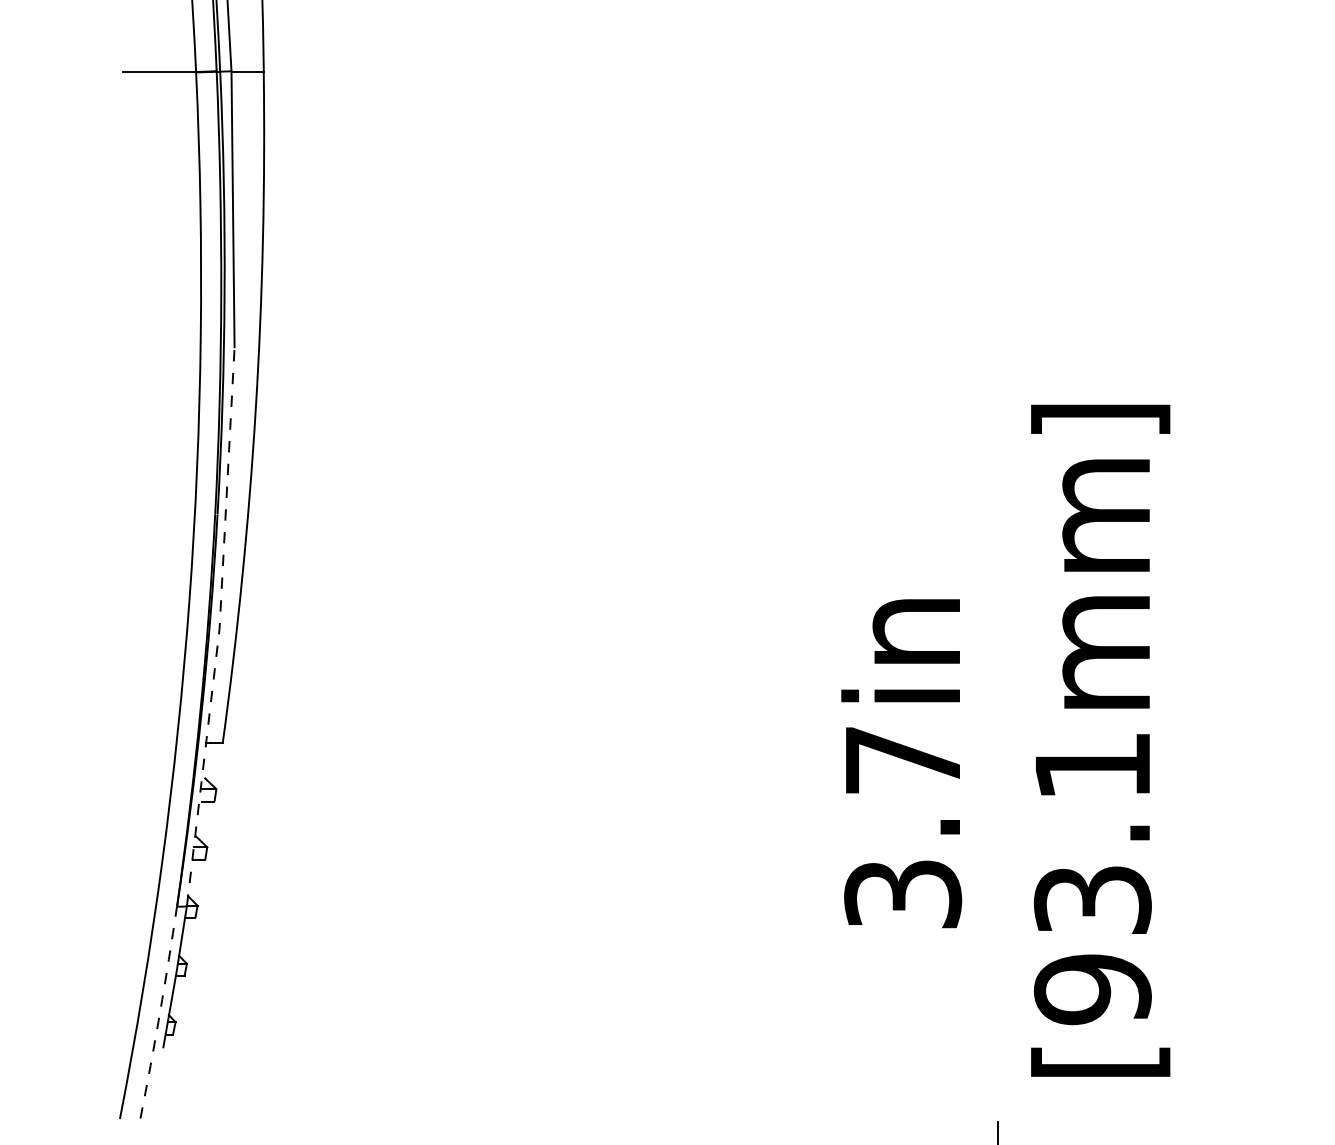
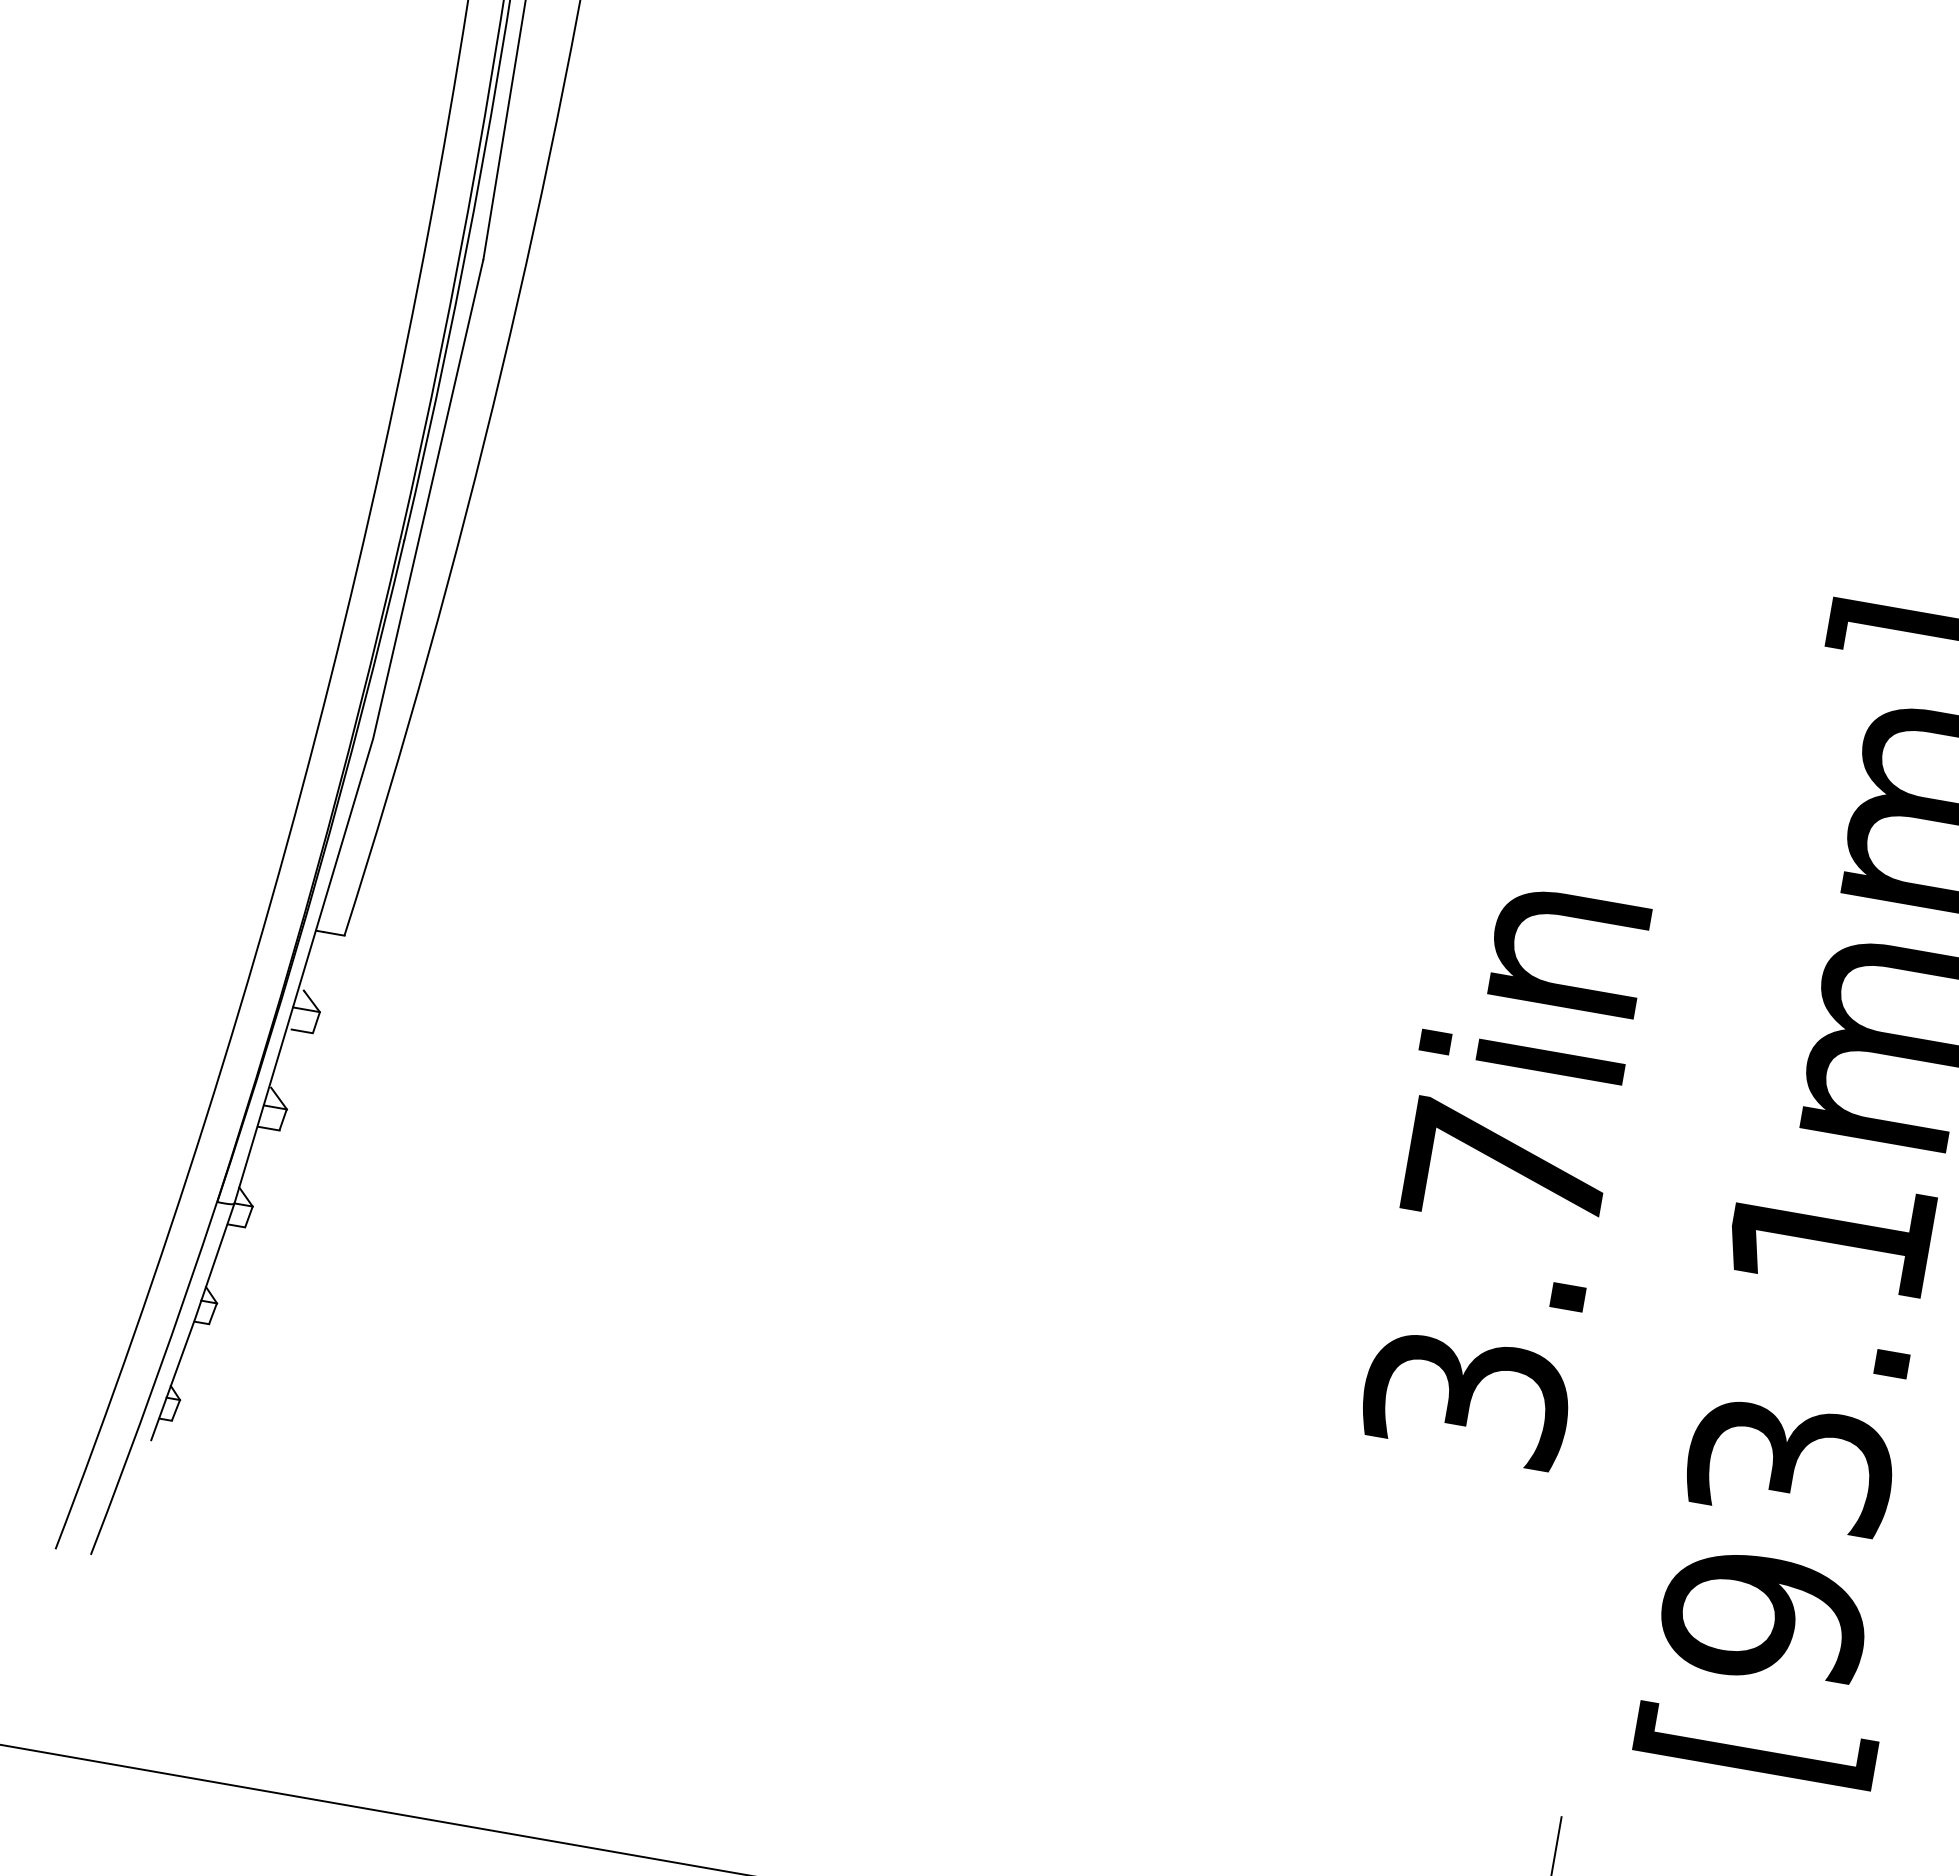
line: (219, 627) -> (373, 735), dashed -> solid
arc: (160, 1012) -> (157, 1378), dashed -> solid

